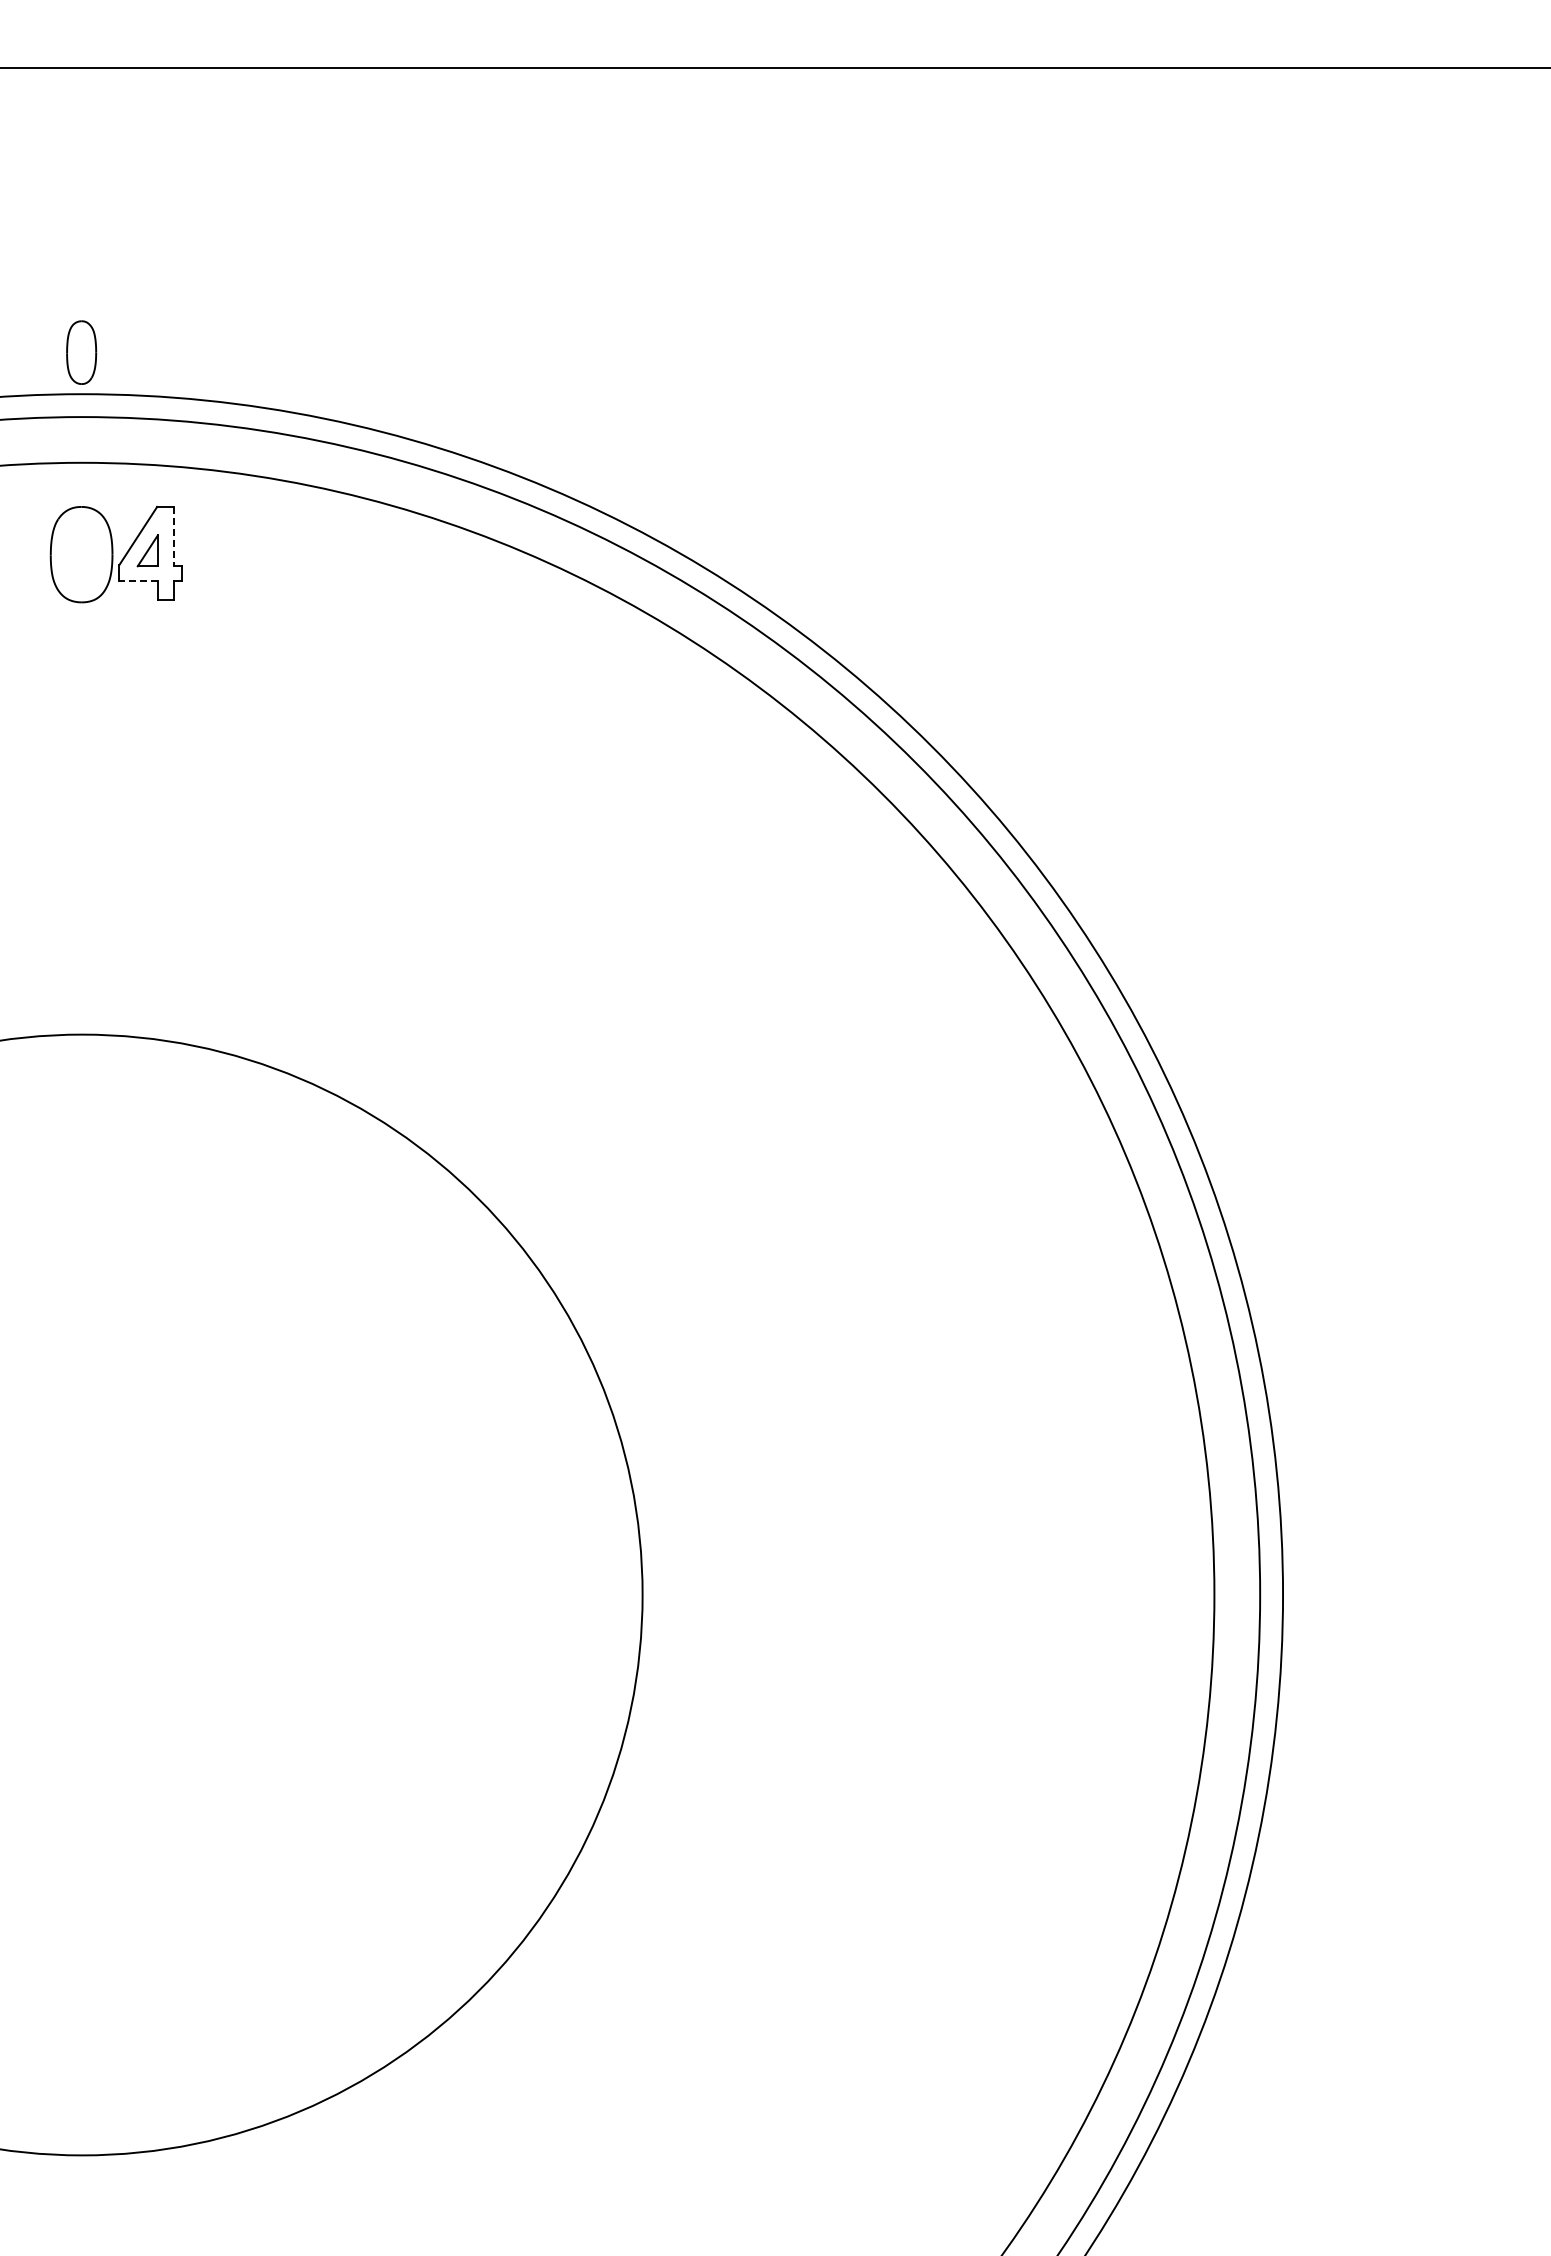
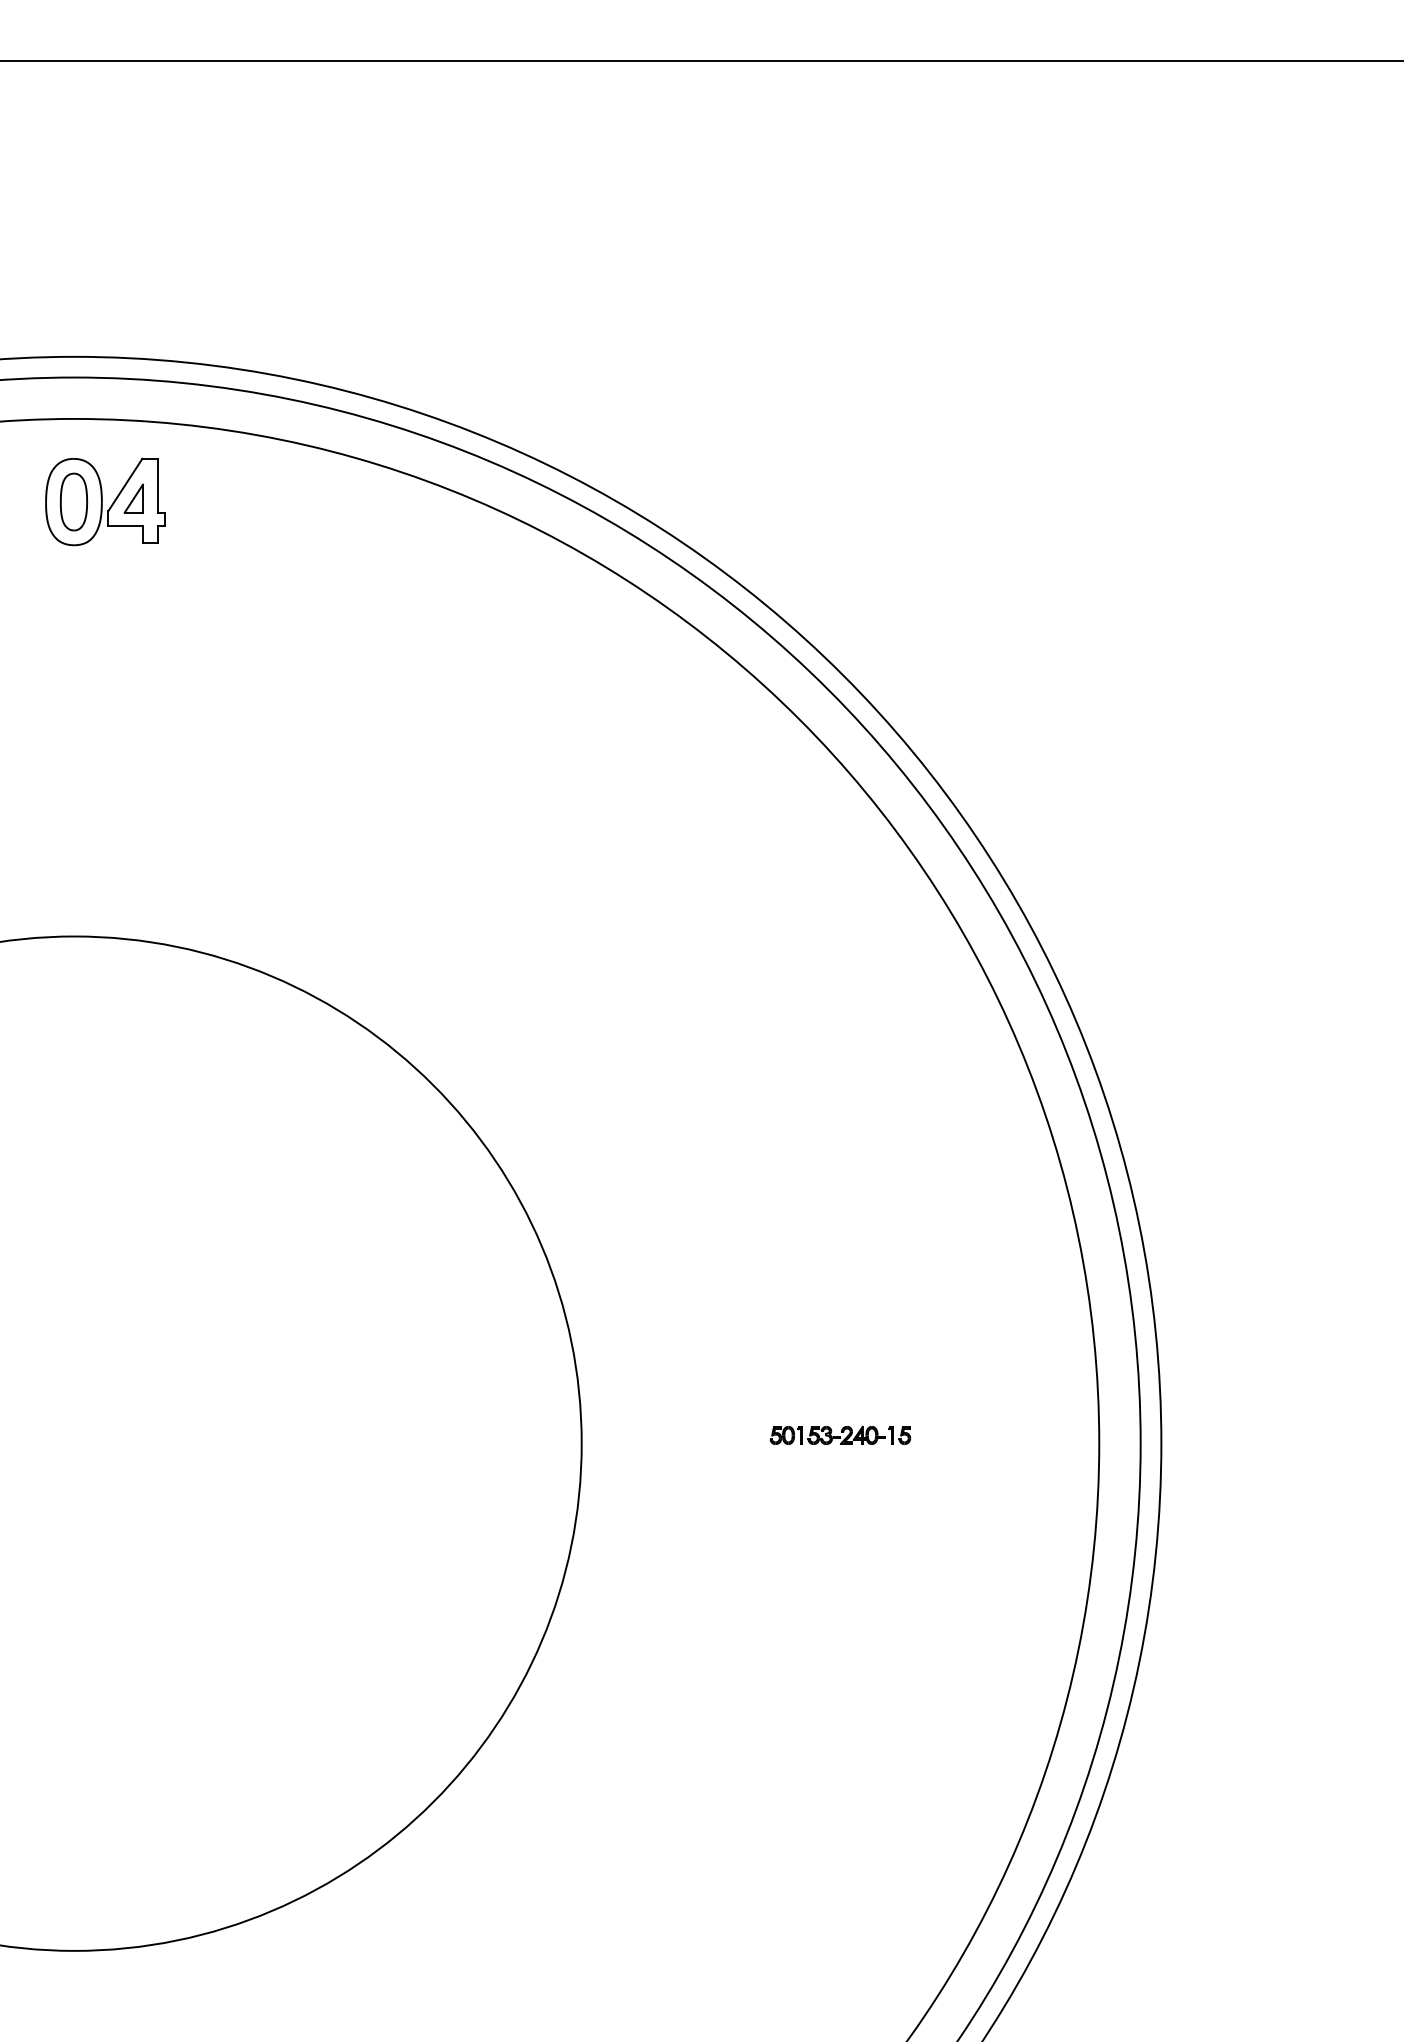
part: (81, 352) -> (73, 501), moved
line: (174, 536) -> (158, 485), dashed -> solid
line: (138, 581) -> (125, 526), dashed -> solid
part: (928, 1585) -> (840, 1435), added

